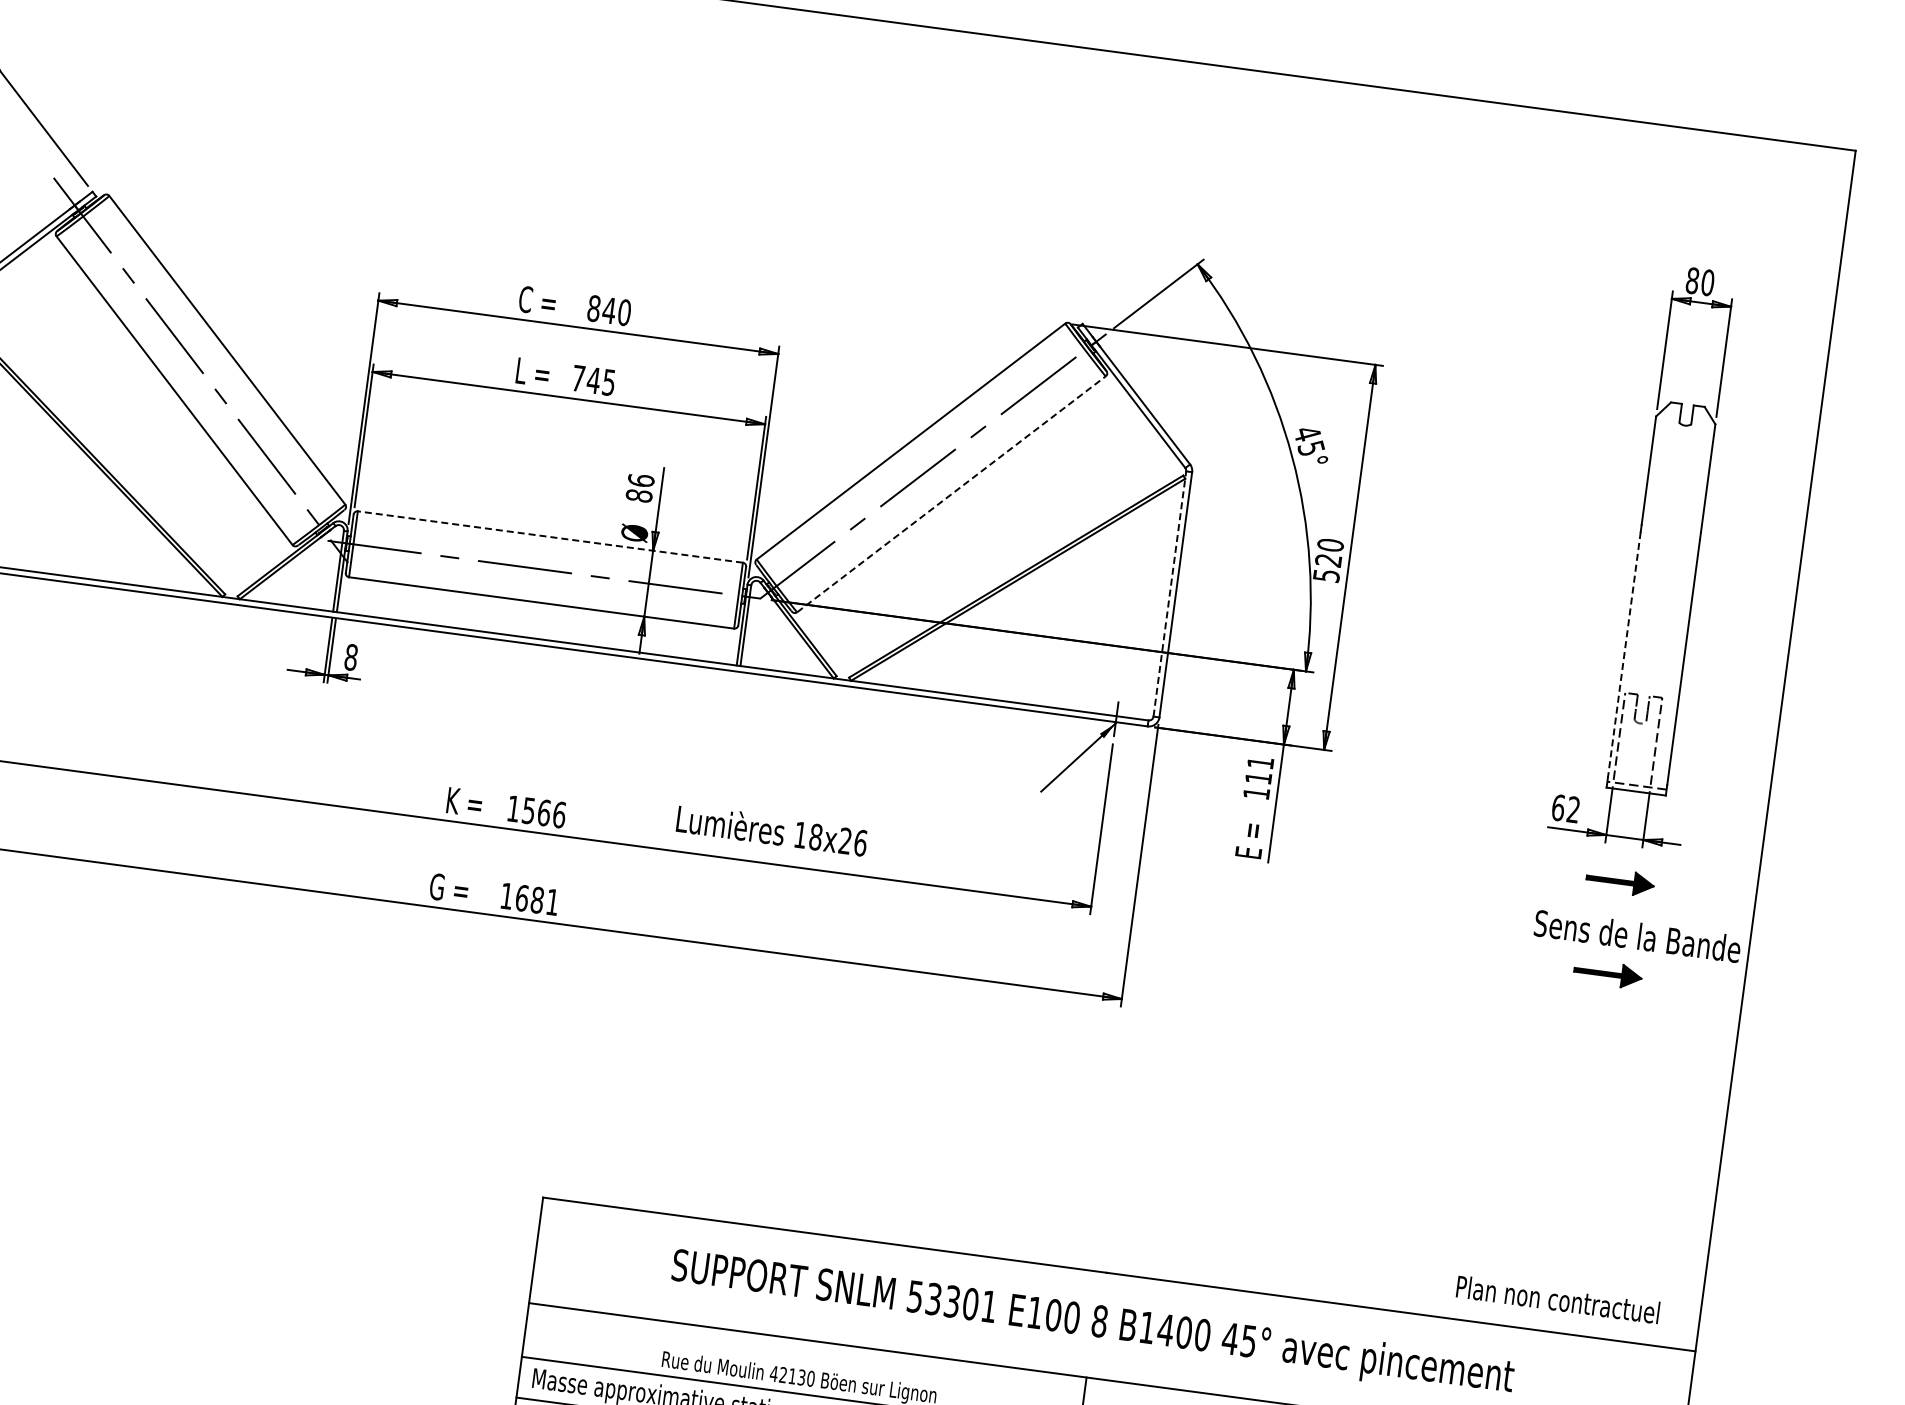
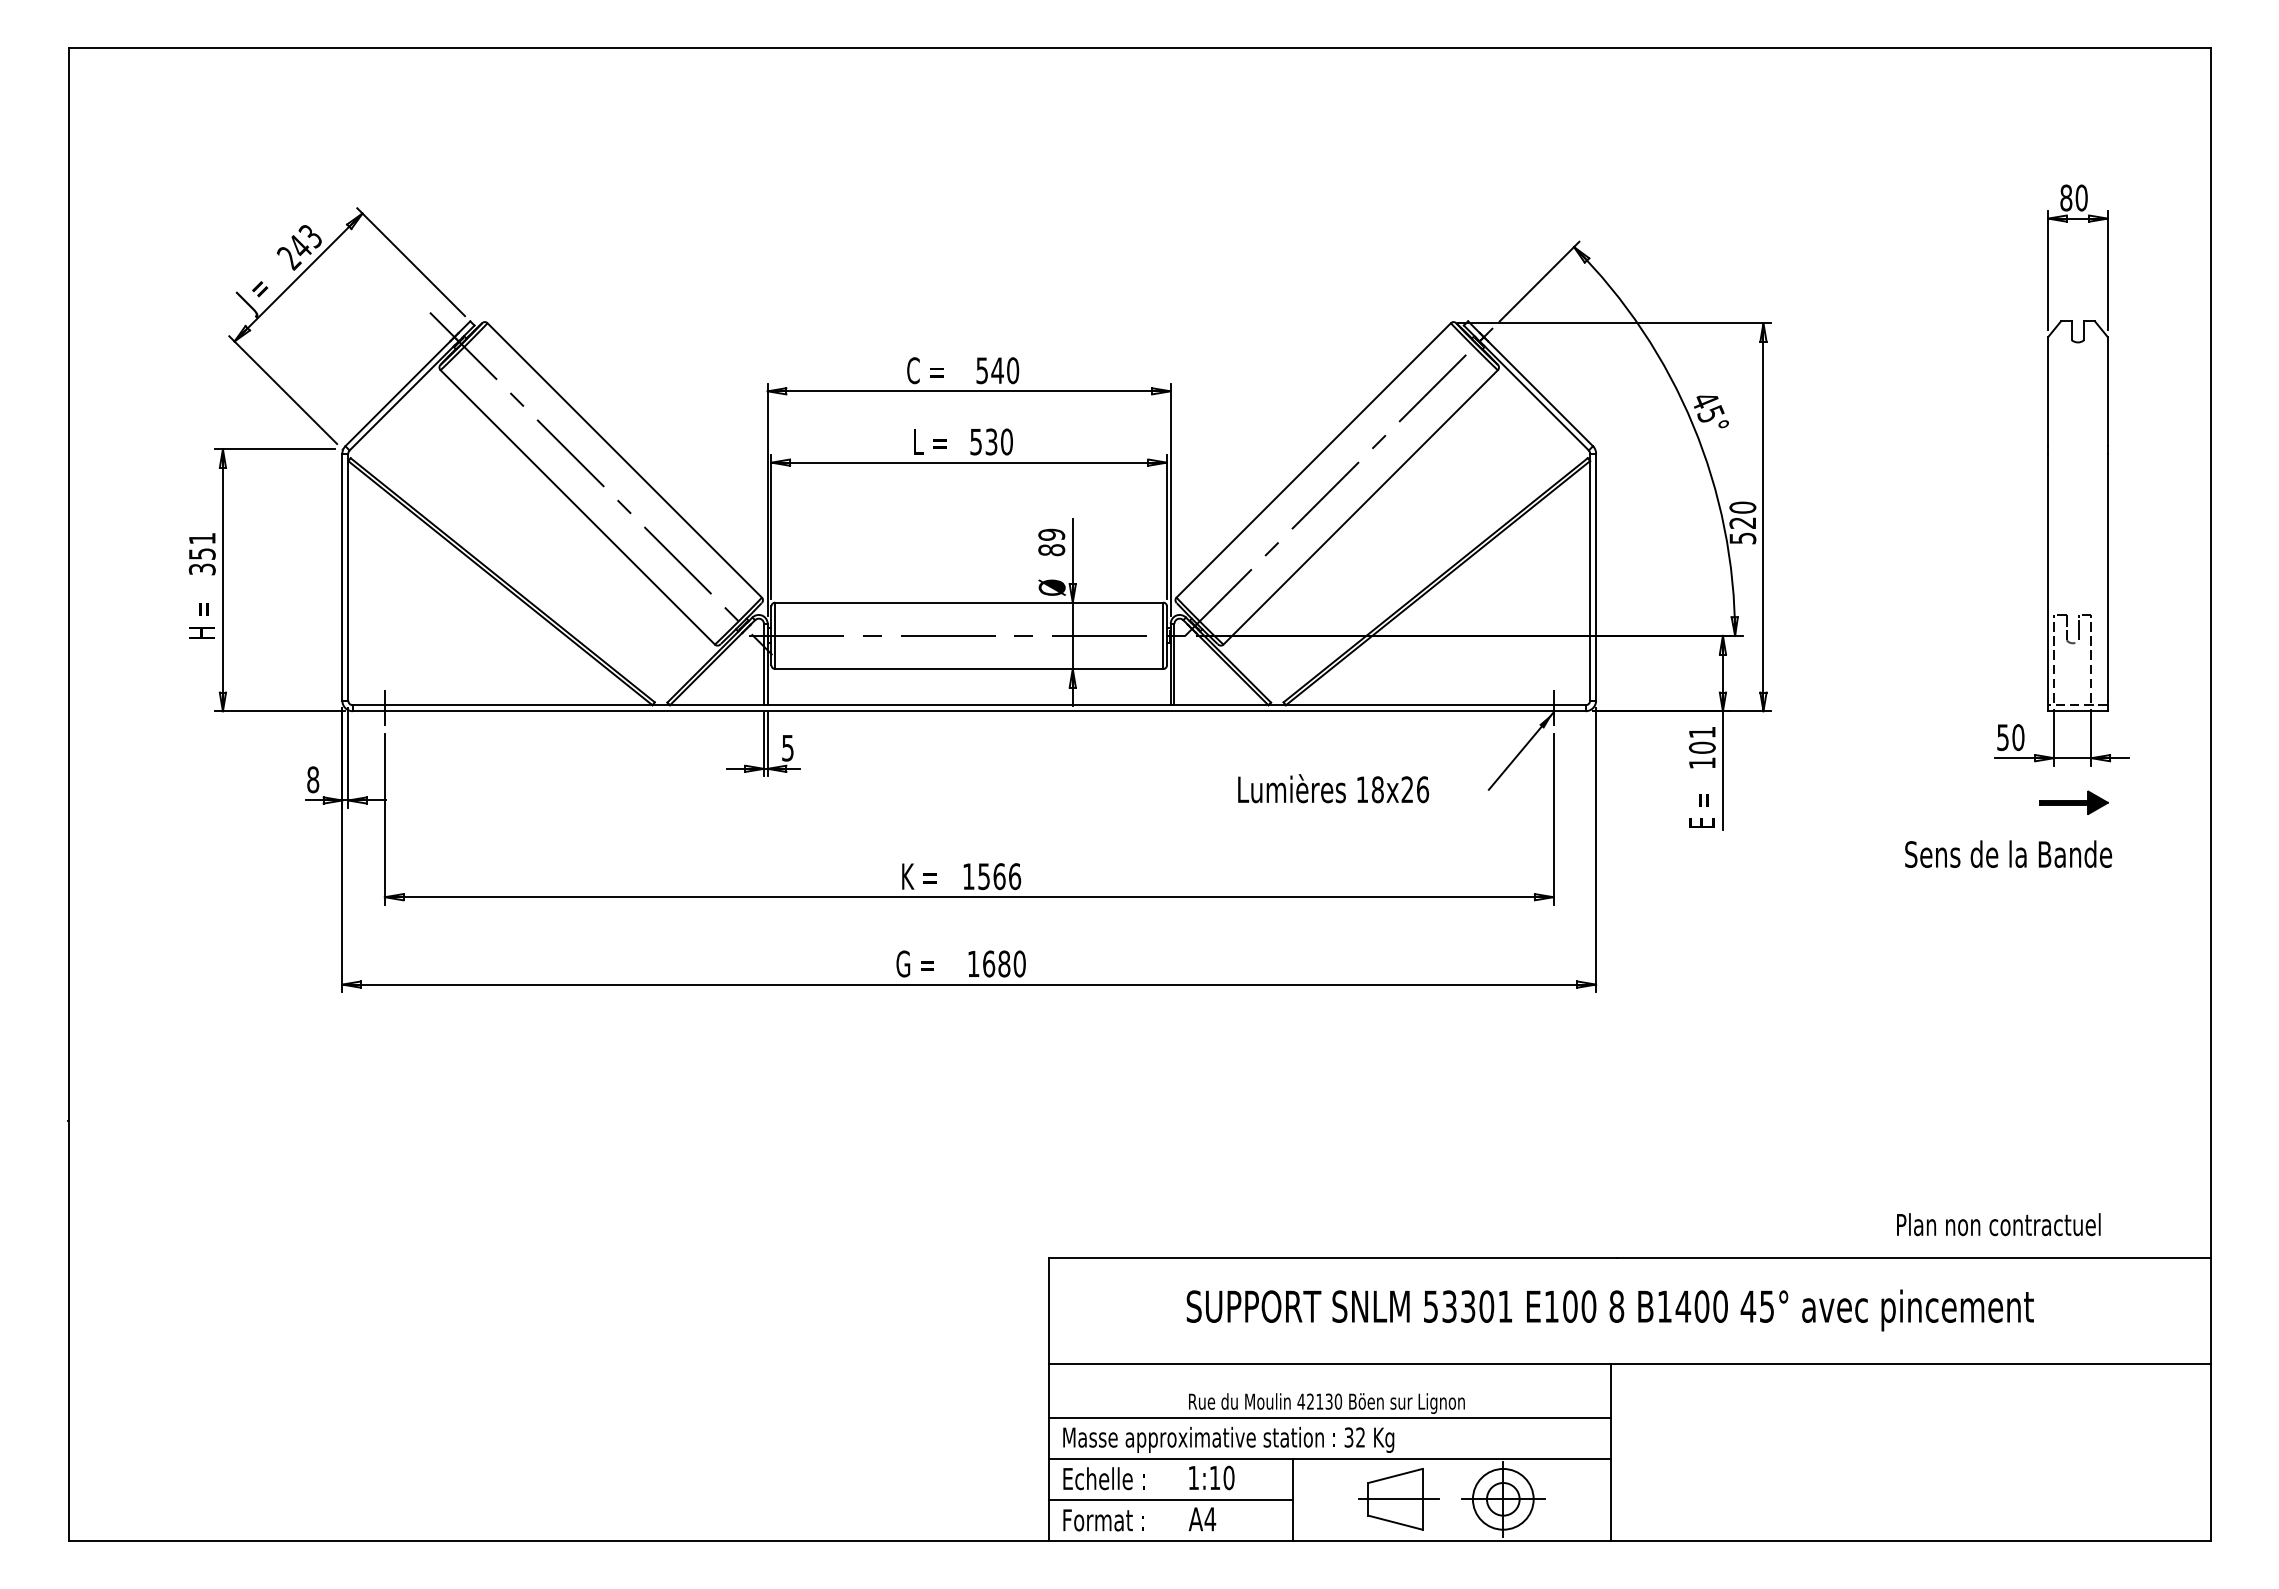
text: (594, 308) -> (982, 370), 840 -> 540
text: (593, 380) -> (991, 441), 745 -> 530
text: (641, 480) -> (1051, 534), 86 -> 89
line: (952, 494) -> (1361, 507), dashed -> solid
line: (549, 536) -> (968, 602), dashed -> solid
line: (1170, 594) -> (1590, 577), dashed -> solid
line: (1624, 654) -> (2048, 577), dashed -> solid
text: (350, 656) -> (787, 747), 8 -> 5
text: (1257, 777) -> (1701, 747), 111 -> 101
text: (1565, 808) -> (2010, 737), 62 -> 50
text: (772, 830) -> (1333, 788), moved
text: (552, 901) -> (1019, 963), 1681 -> 1680
text: (1637, 935) -> (2008, 853), moved
part: (1607, 973) -> (2073, 895), removed
text: (1557, 1299) -> (1998, 1224), moved

